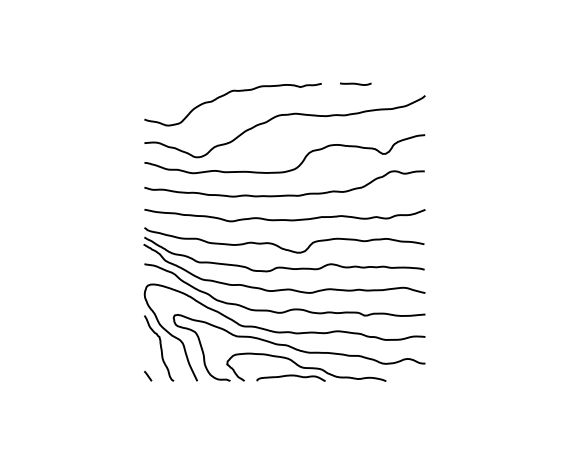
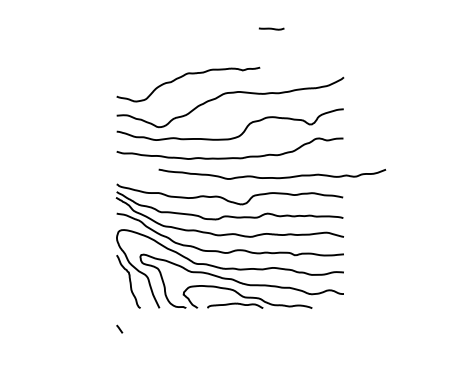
line: (355, 83) -> (271, 28), moved
curve: (285, 219) -> (272, 177), moved
curve: (147, 375) -> (119, 328), moved

